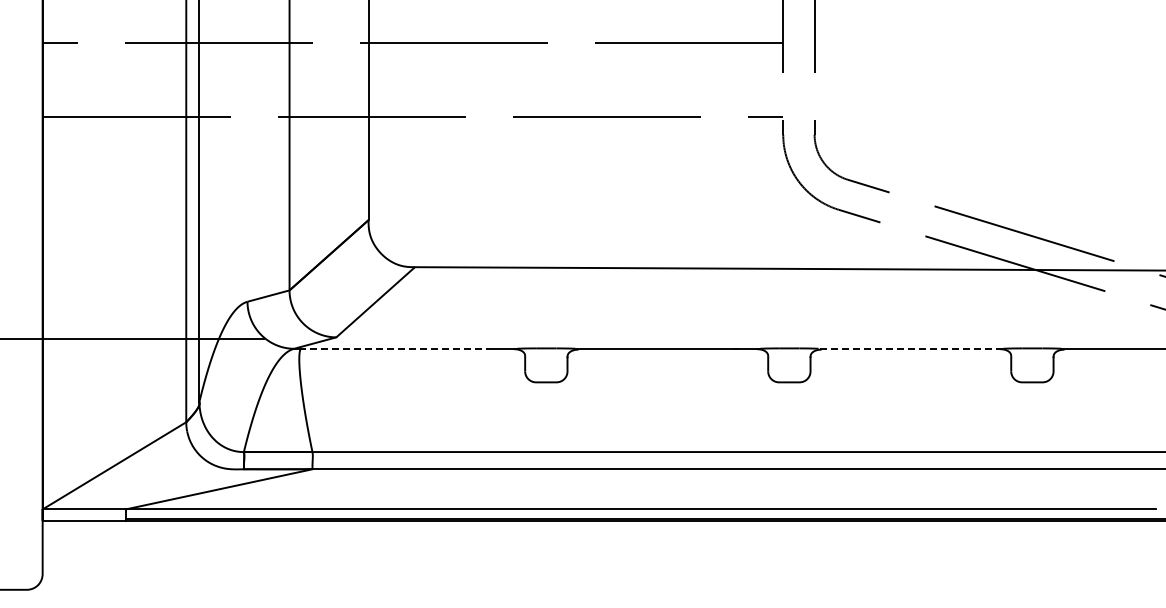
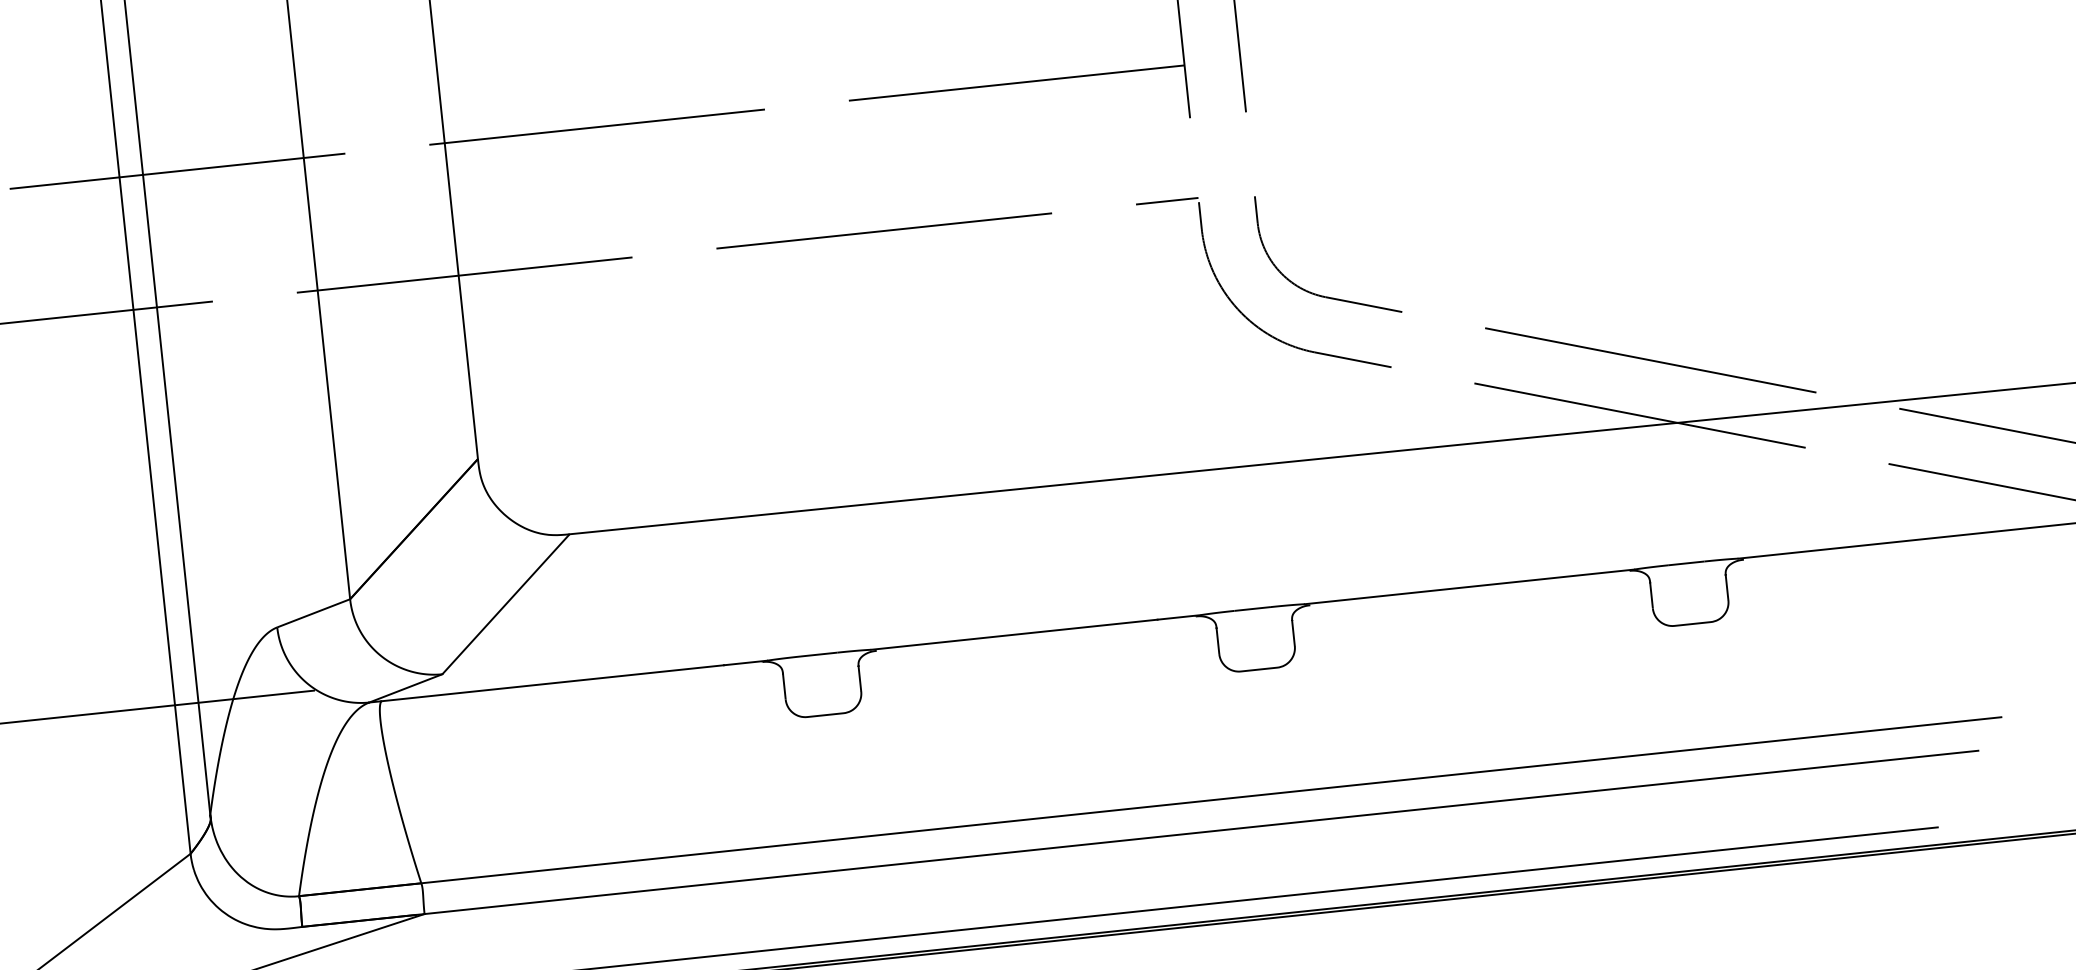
line: (396, 348) -> (551, 682), dashed -> solid
line: (910, 348) -> (1468, 586), dashed -> solid

